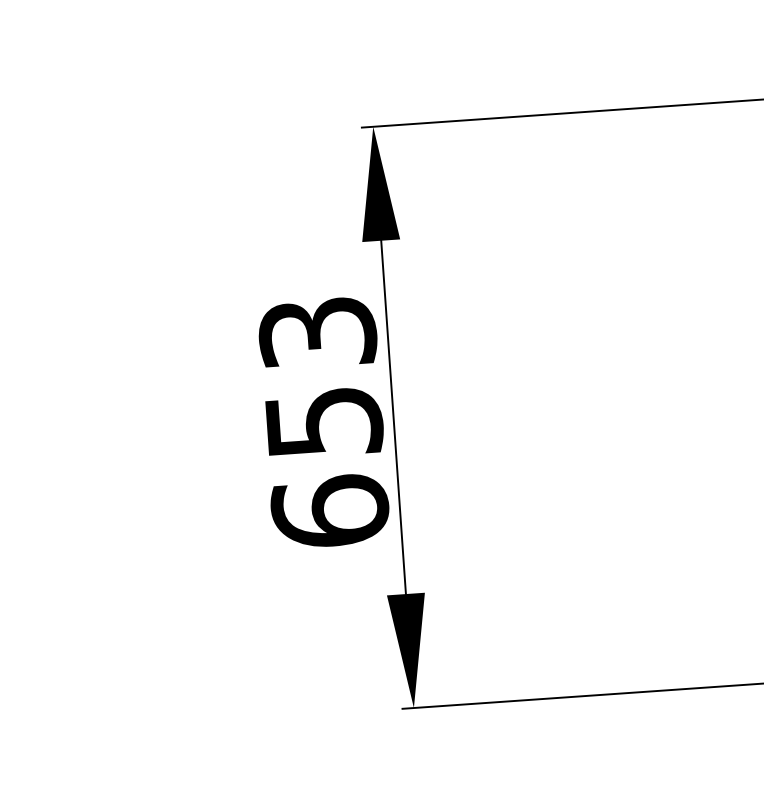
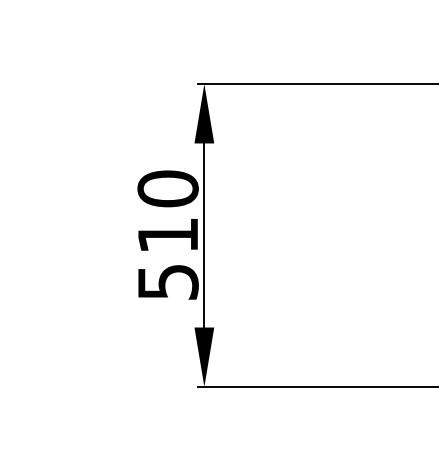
text: (322, 422) -> (167, 235), 653 -> 510

